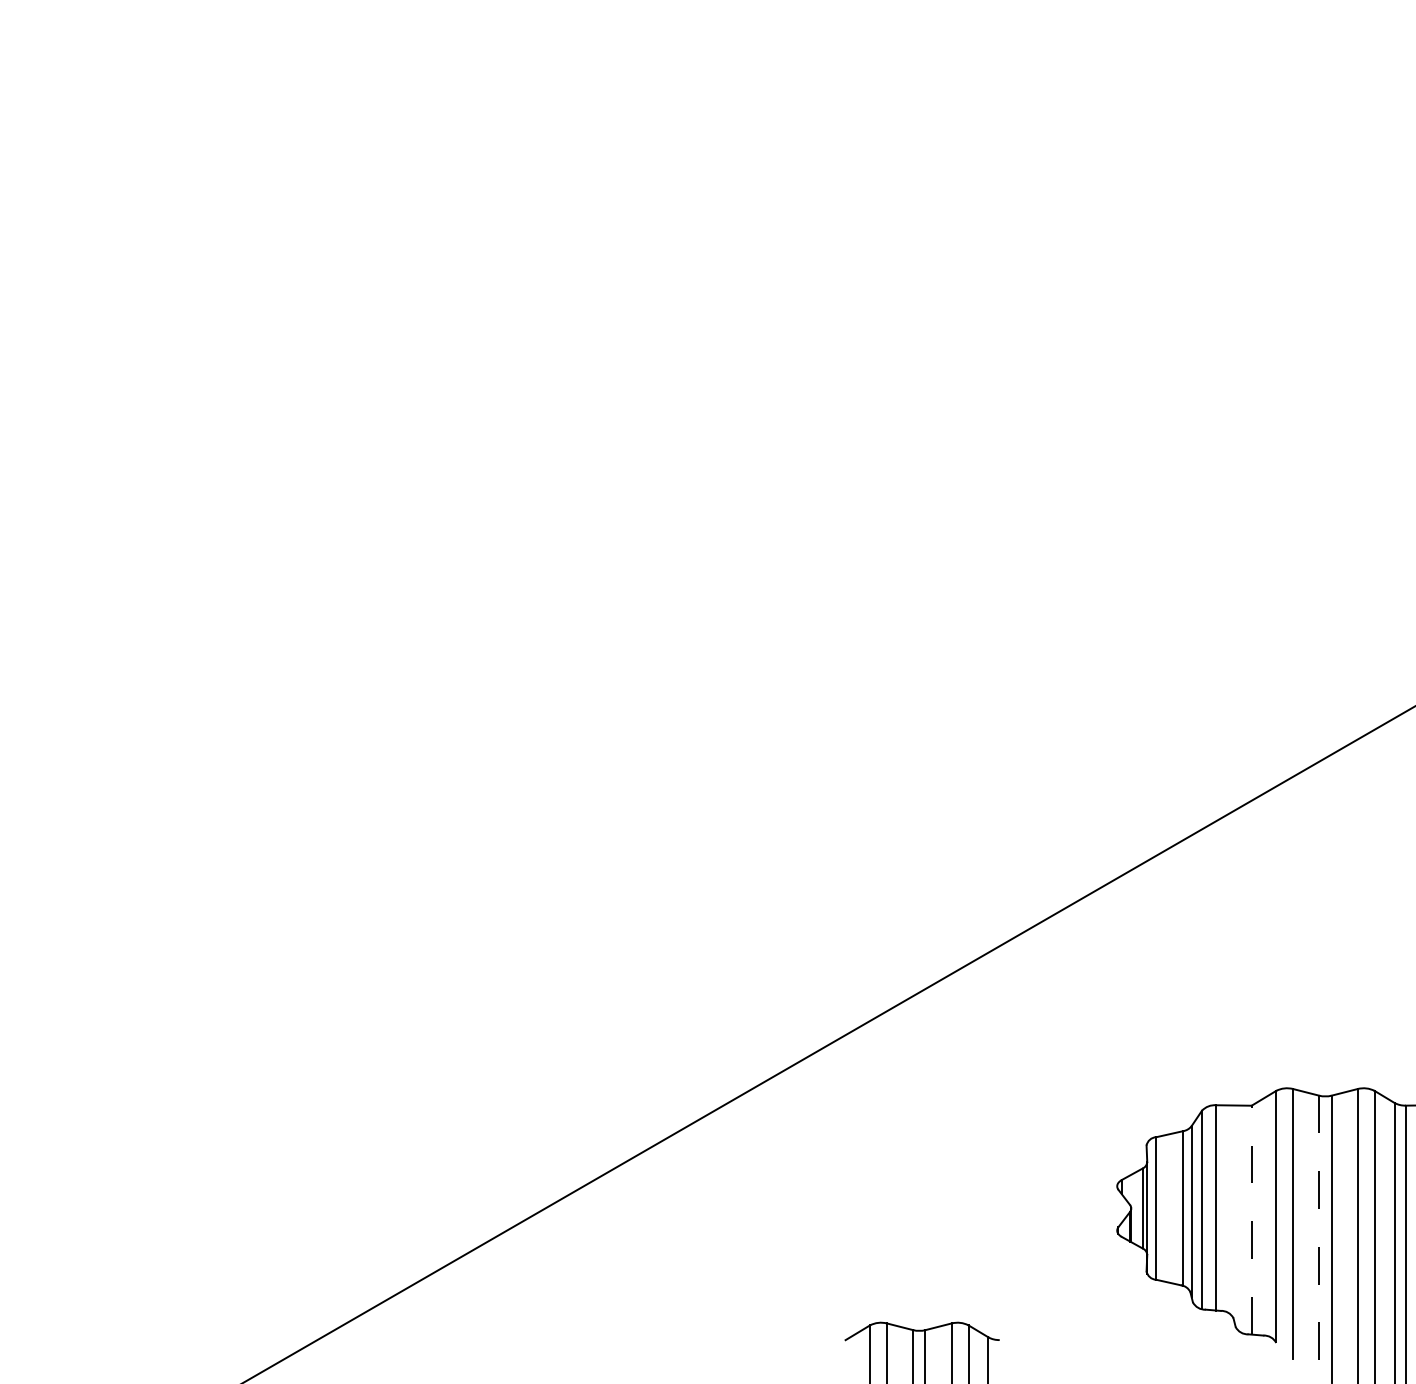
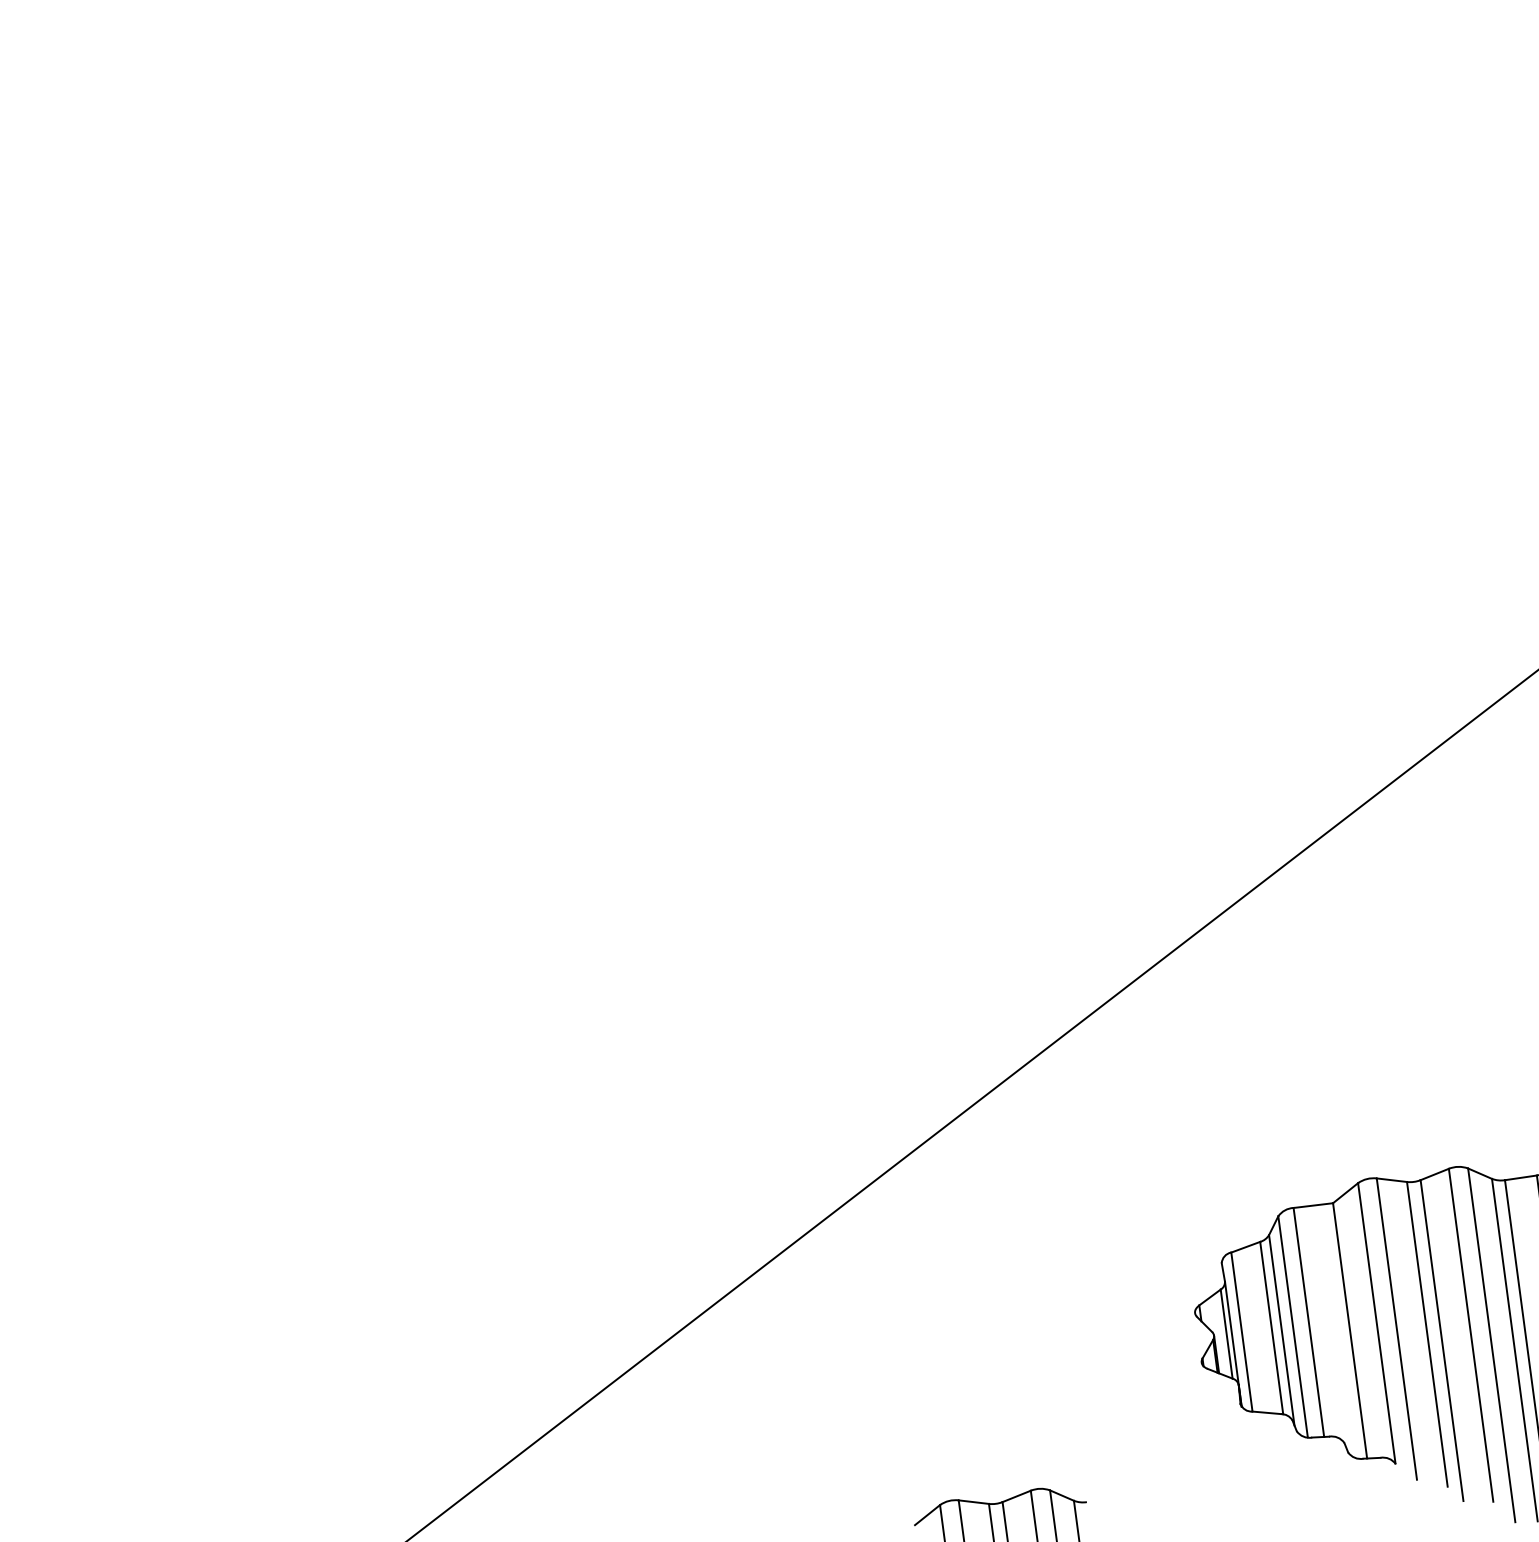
line: (1251, 1219) -> (1349, 1330), dashed -> solid
line: (1319, 1232) -> (1427, 1334), dashed -> solid

